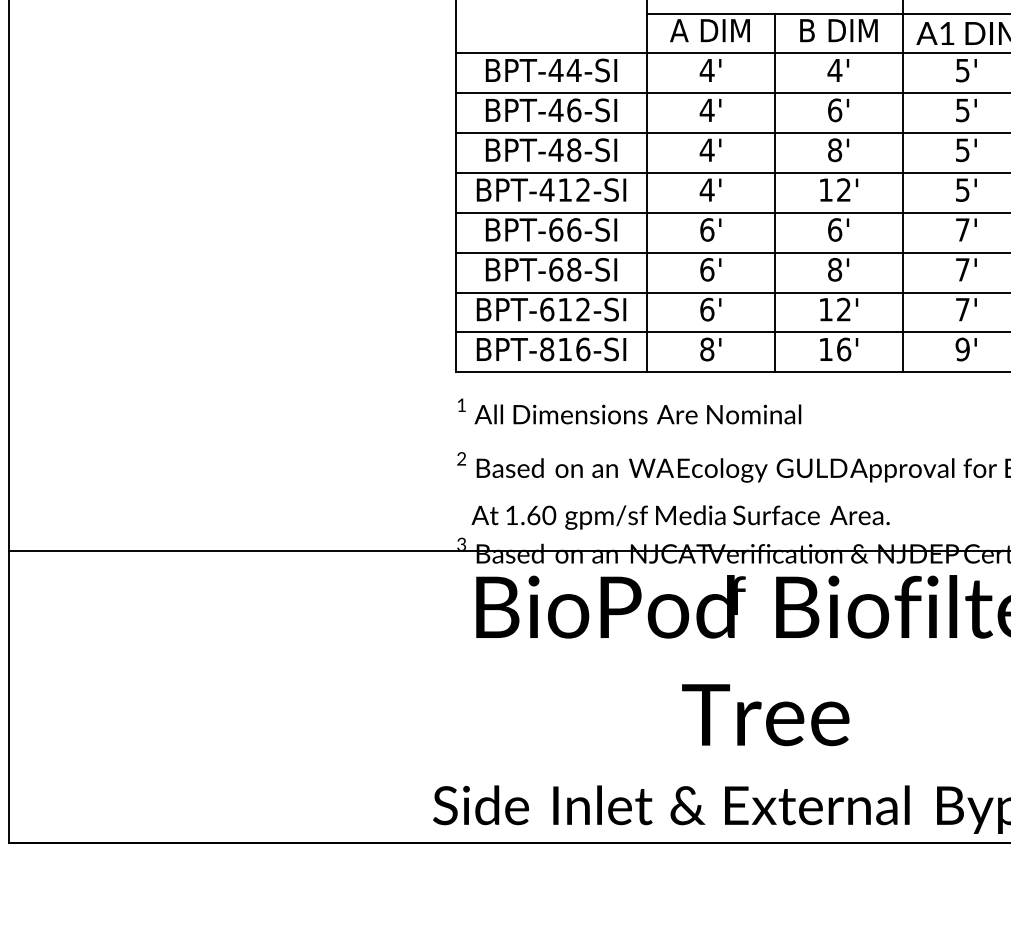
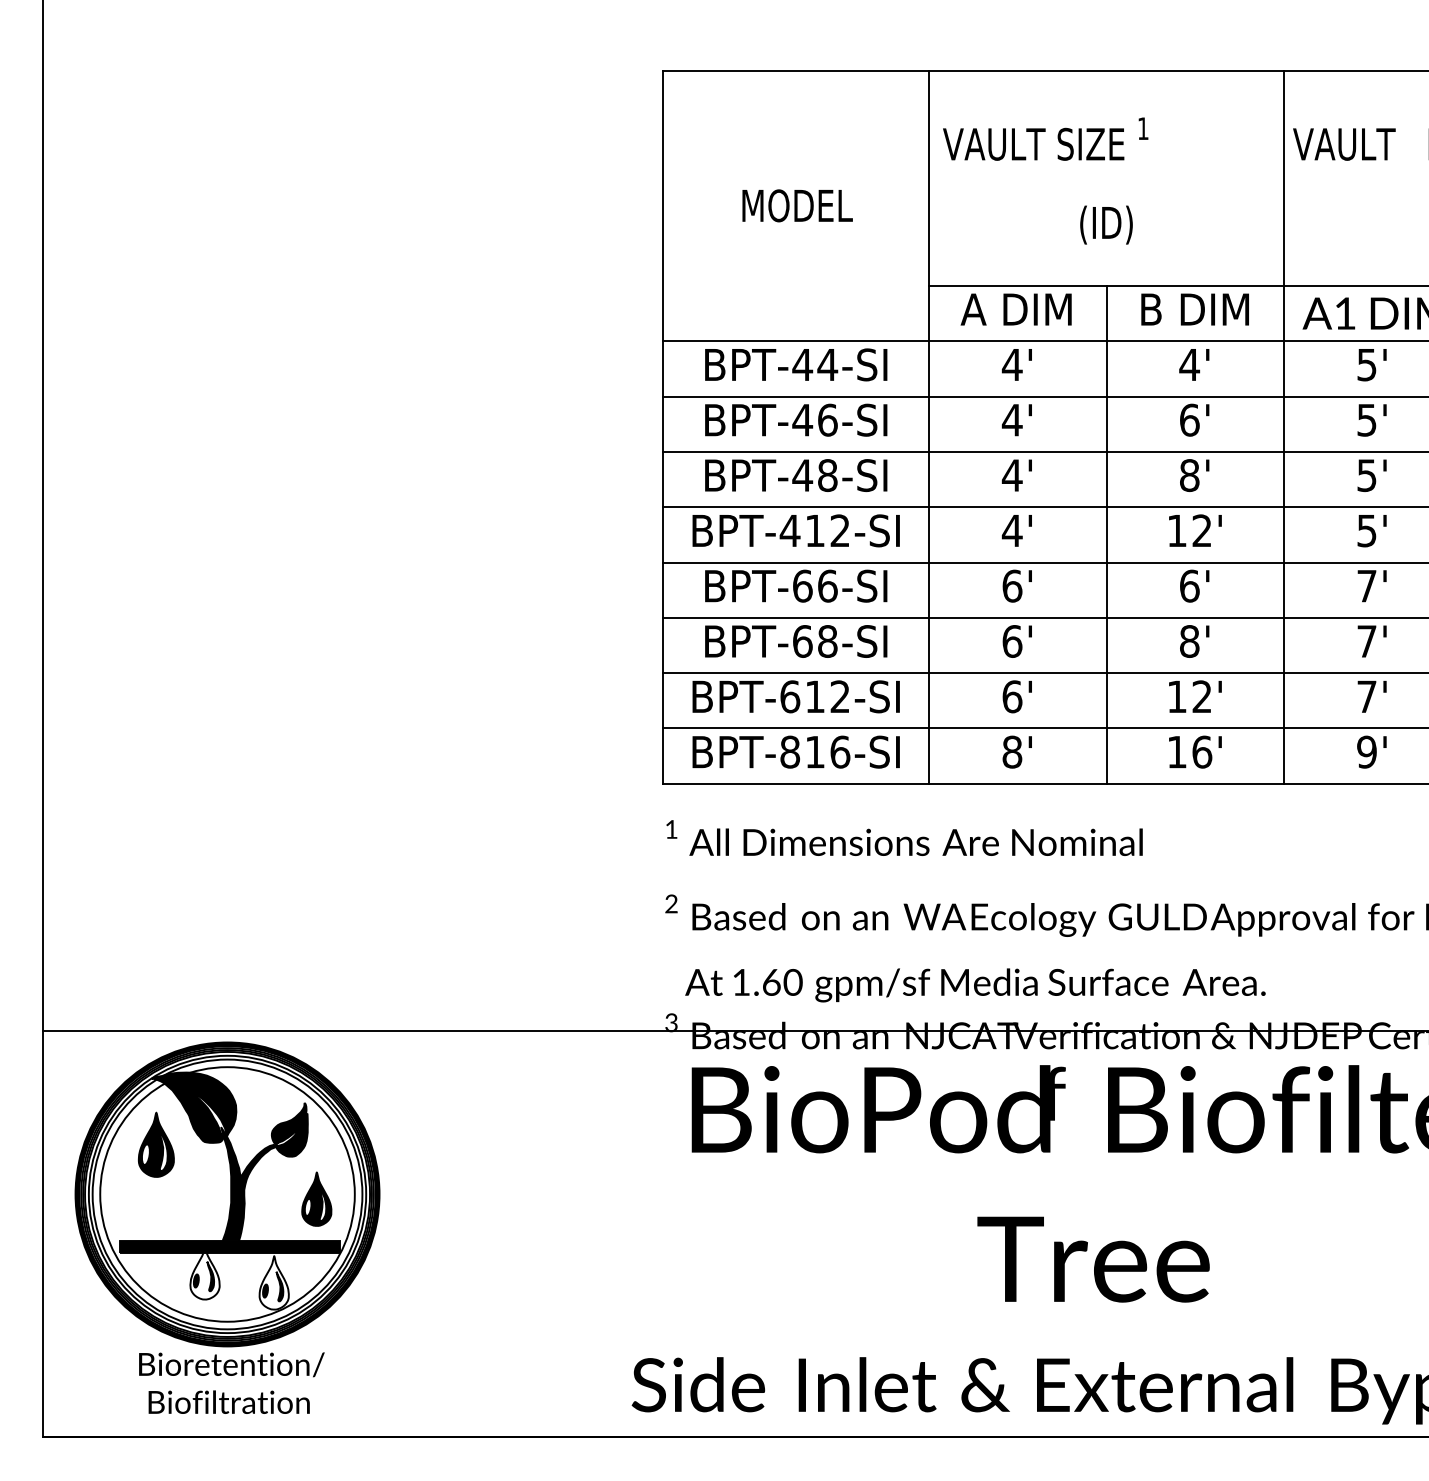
part: (141, 692) -> (227, 1227), added

